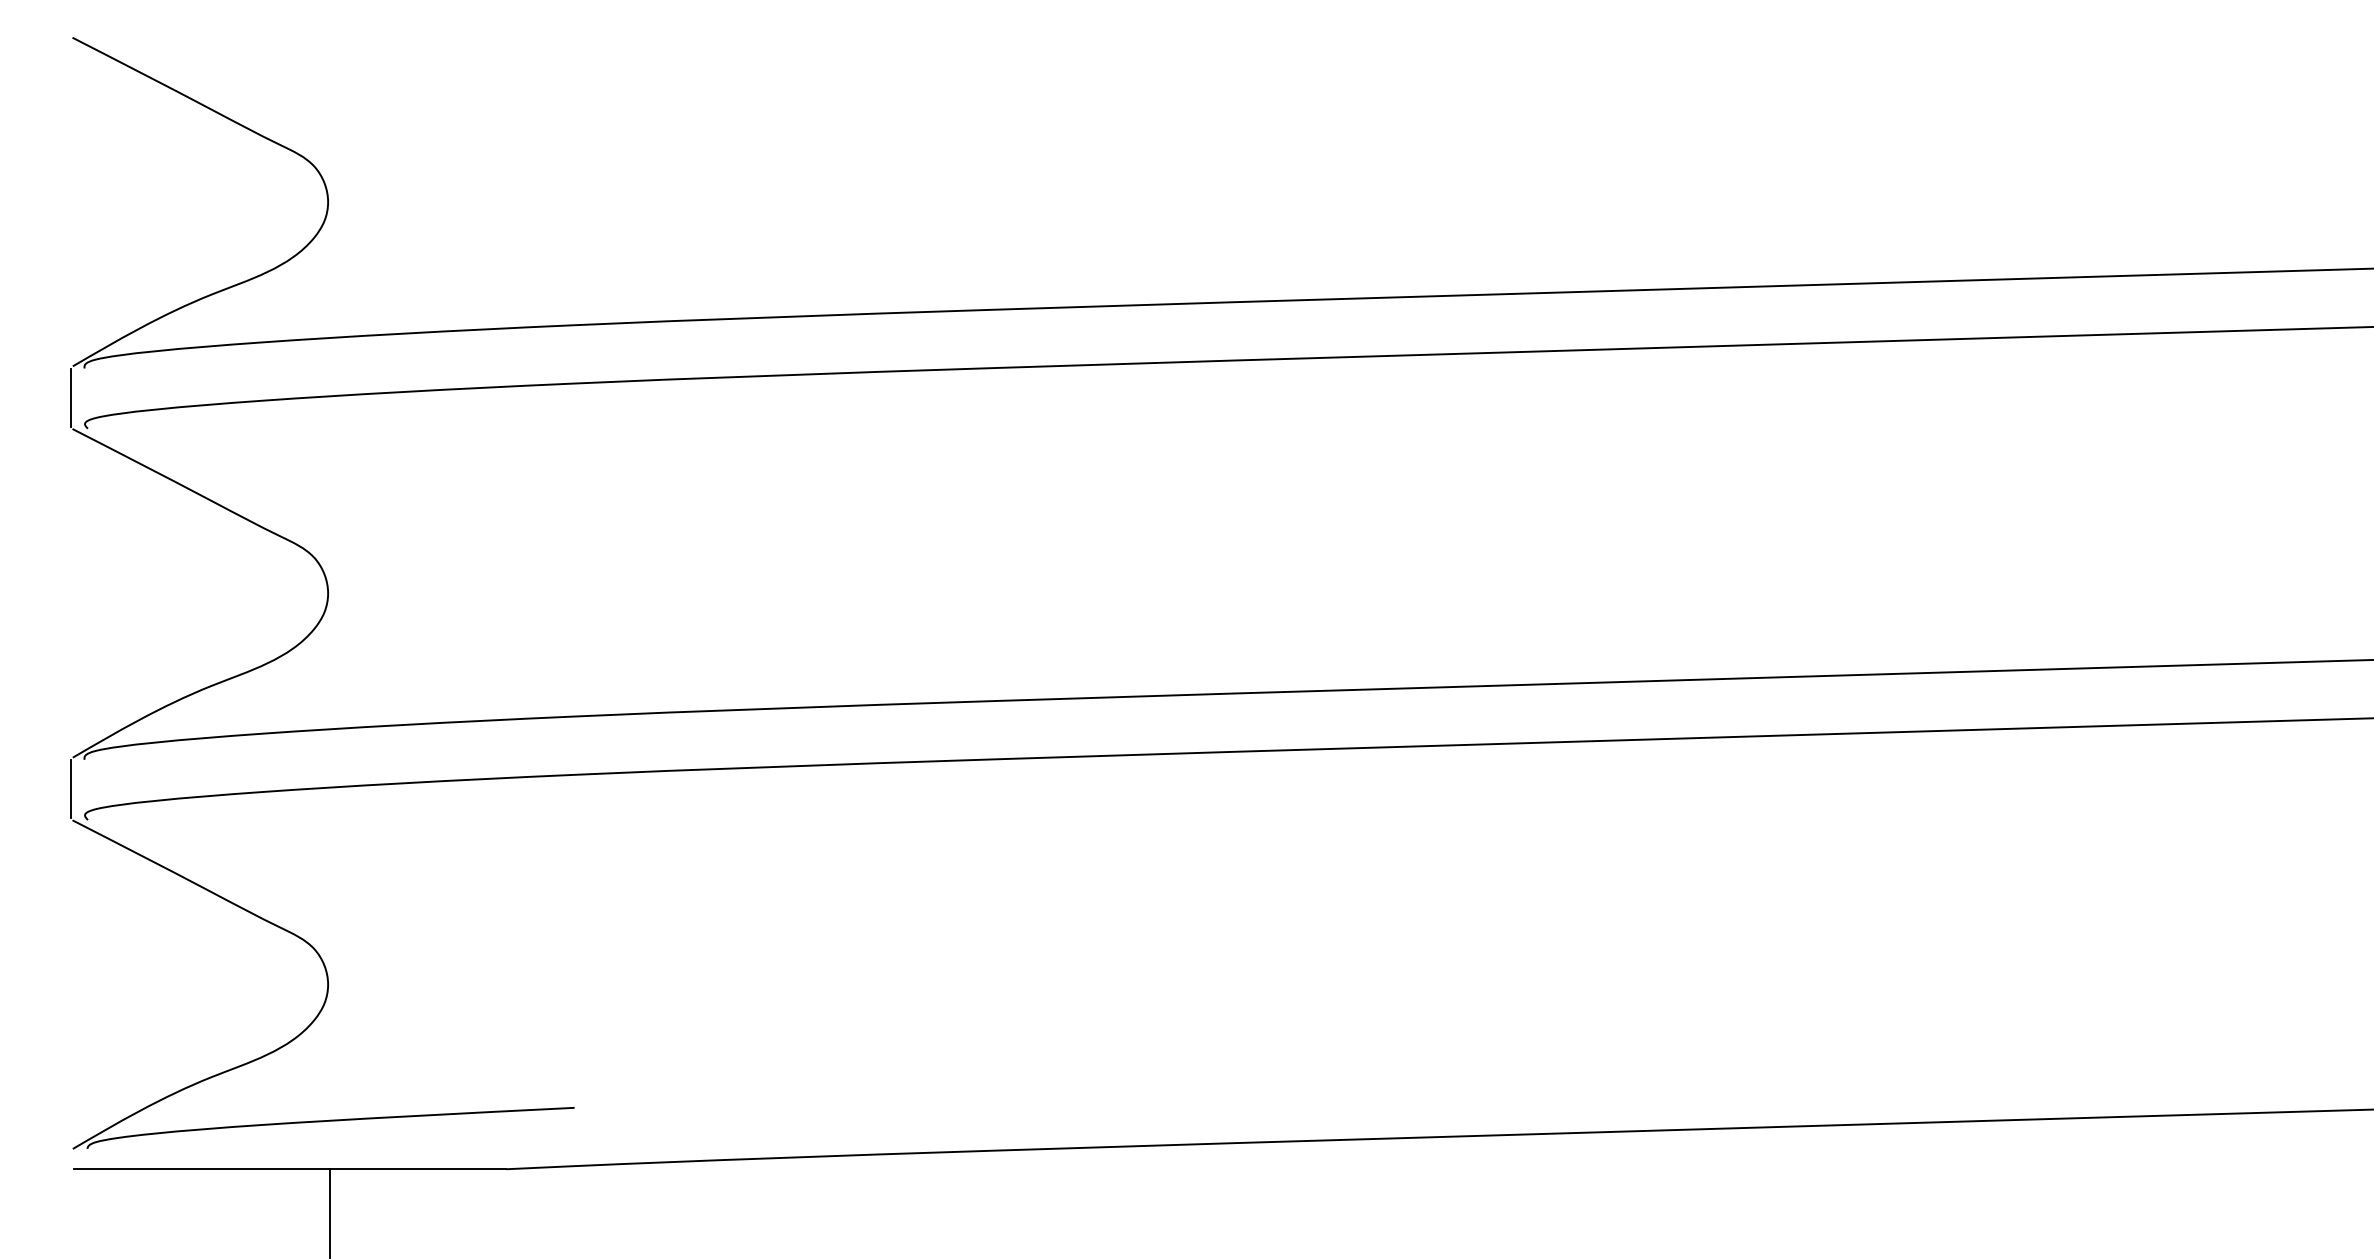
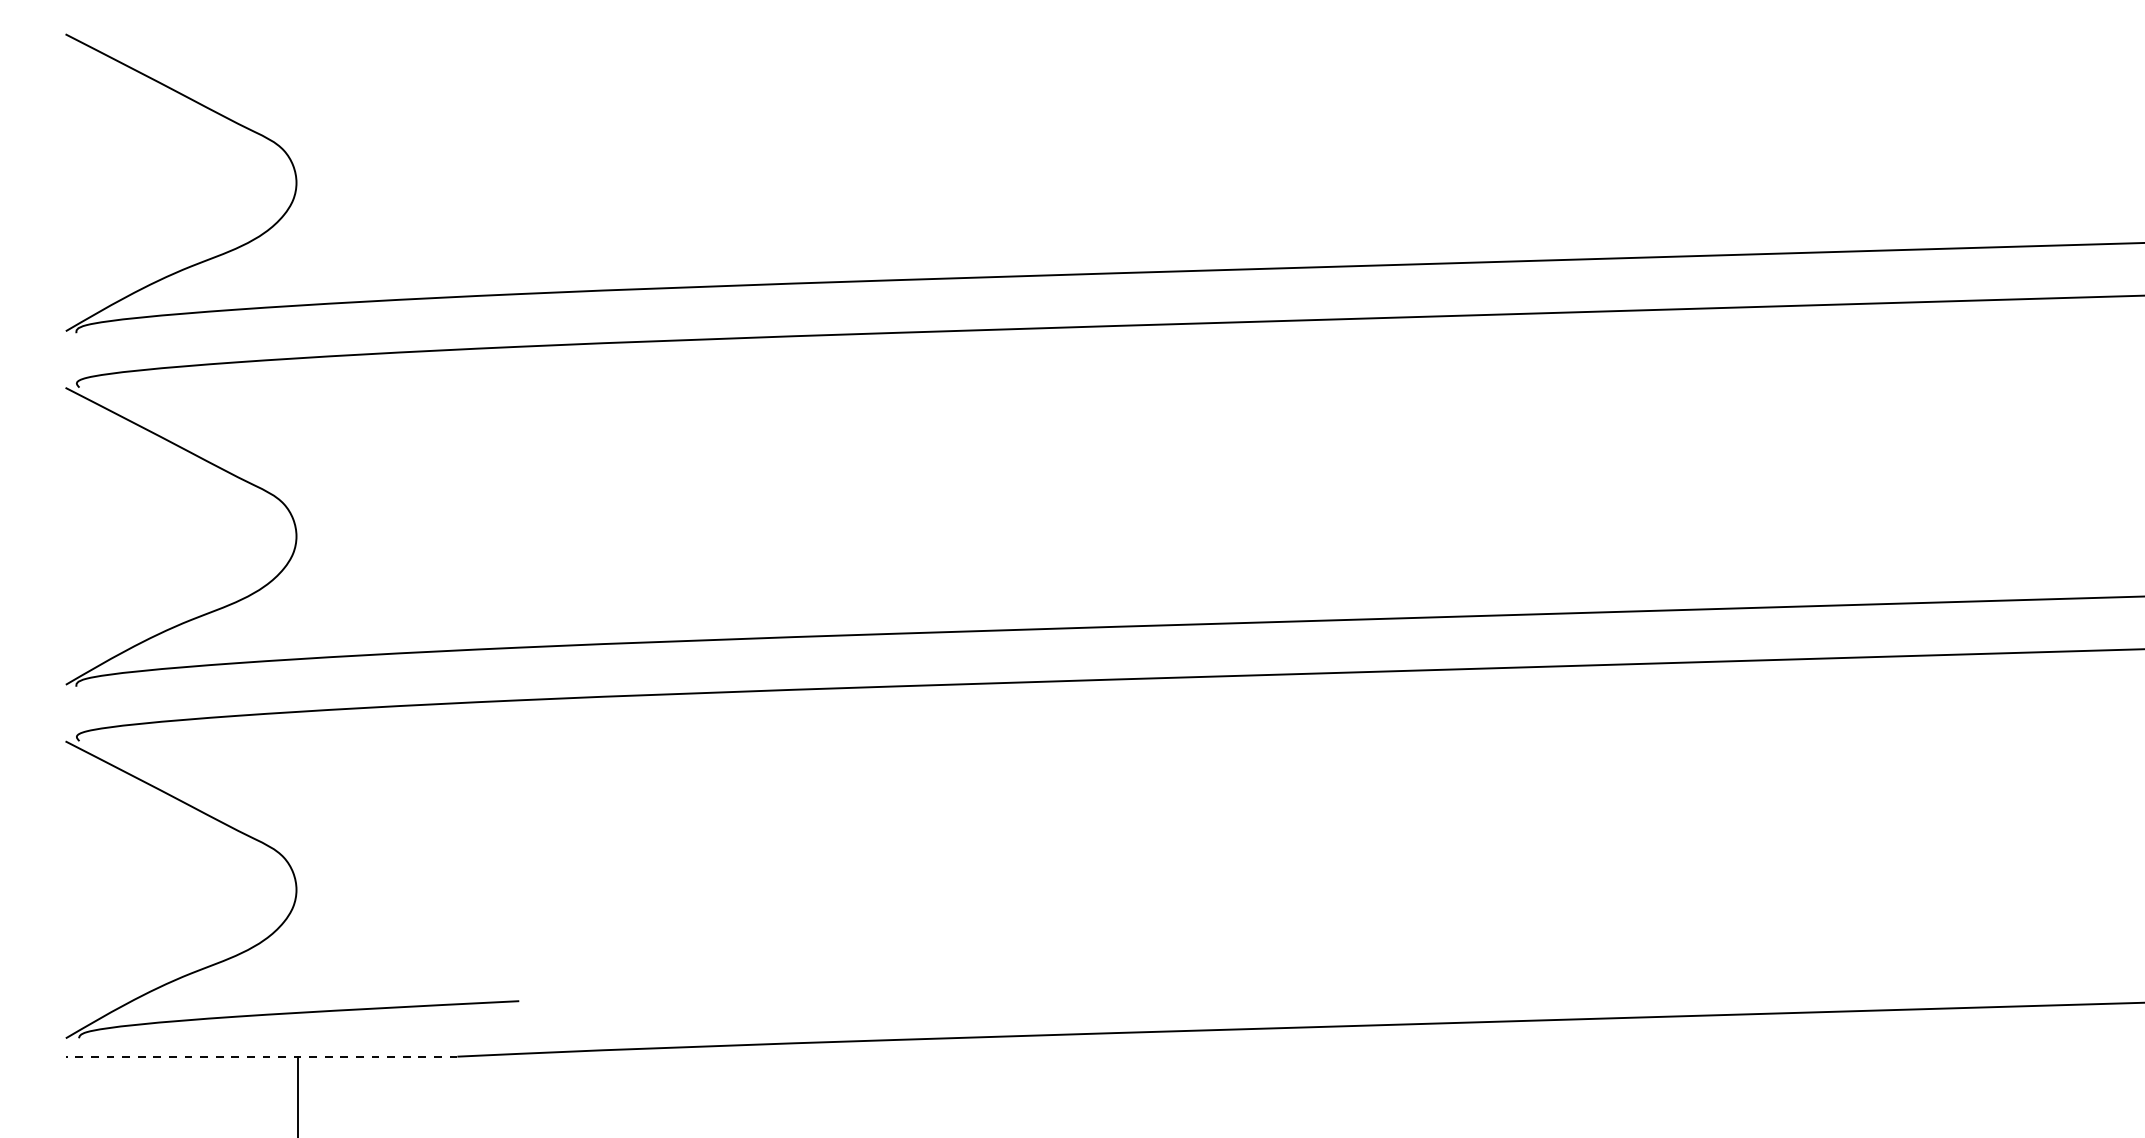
line: (71, 397) -> (64, 359), removed
line: (71, 788) -> (64, 712), removed
line: (289, 1169) -> (261, 1056), solid -> dashed

